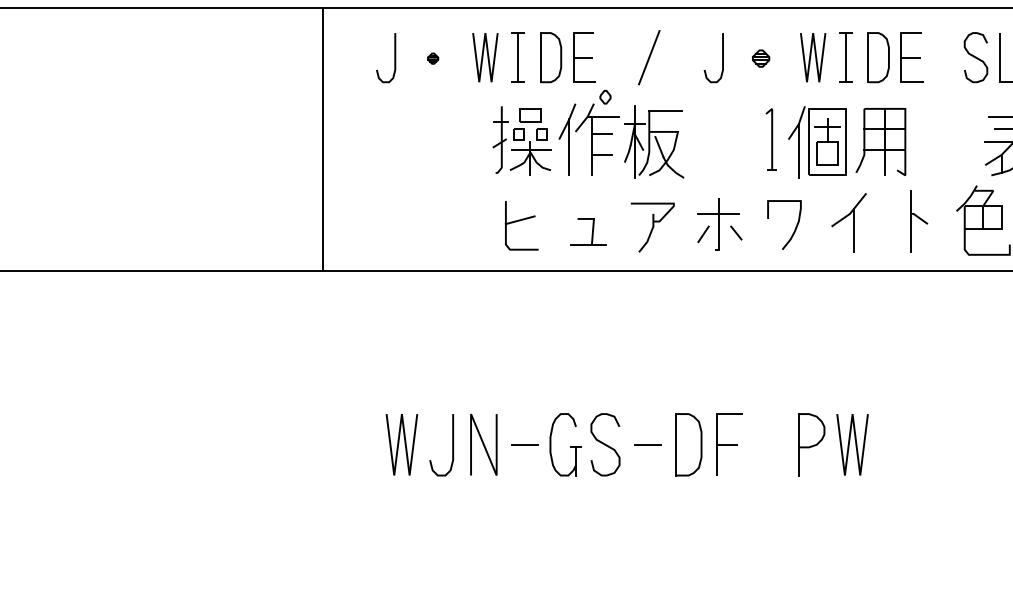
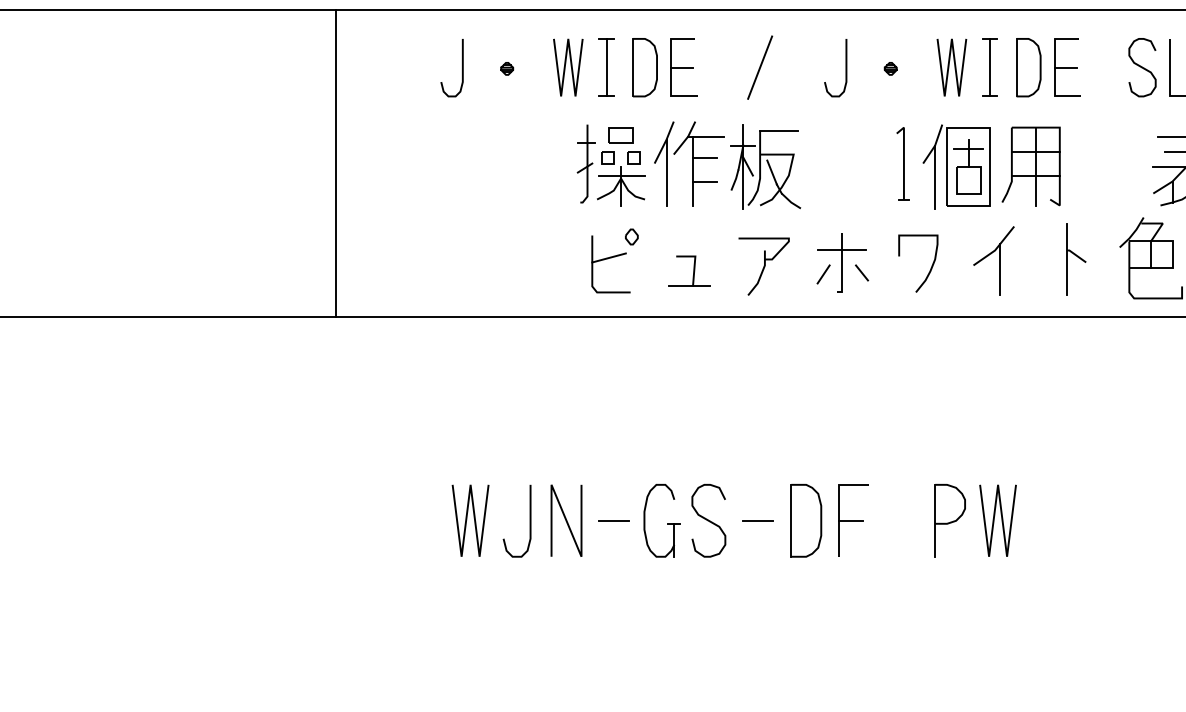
part: (760, 58) -> (890, 68), size x0.62
part: (605, 96) -> (631, 236), moved
line: (323, 139) -> (335, 163), moved

